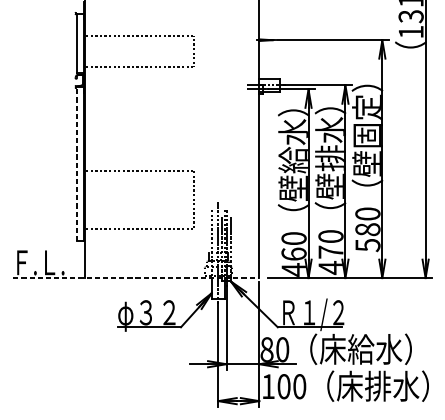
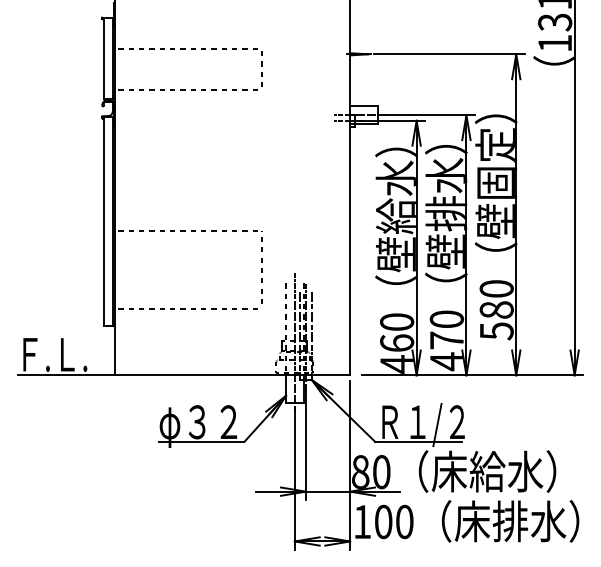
line: (76, 164) -> (103, 221), dashed -> solid
line: (136, 278) -> (184, 375), dashed -> solid

